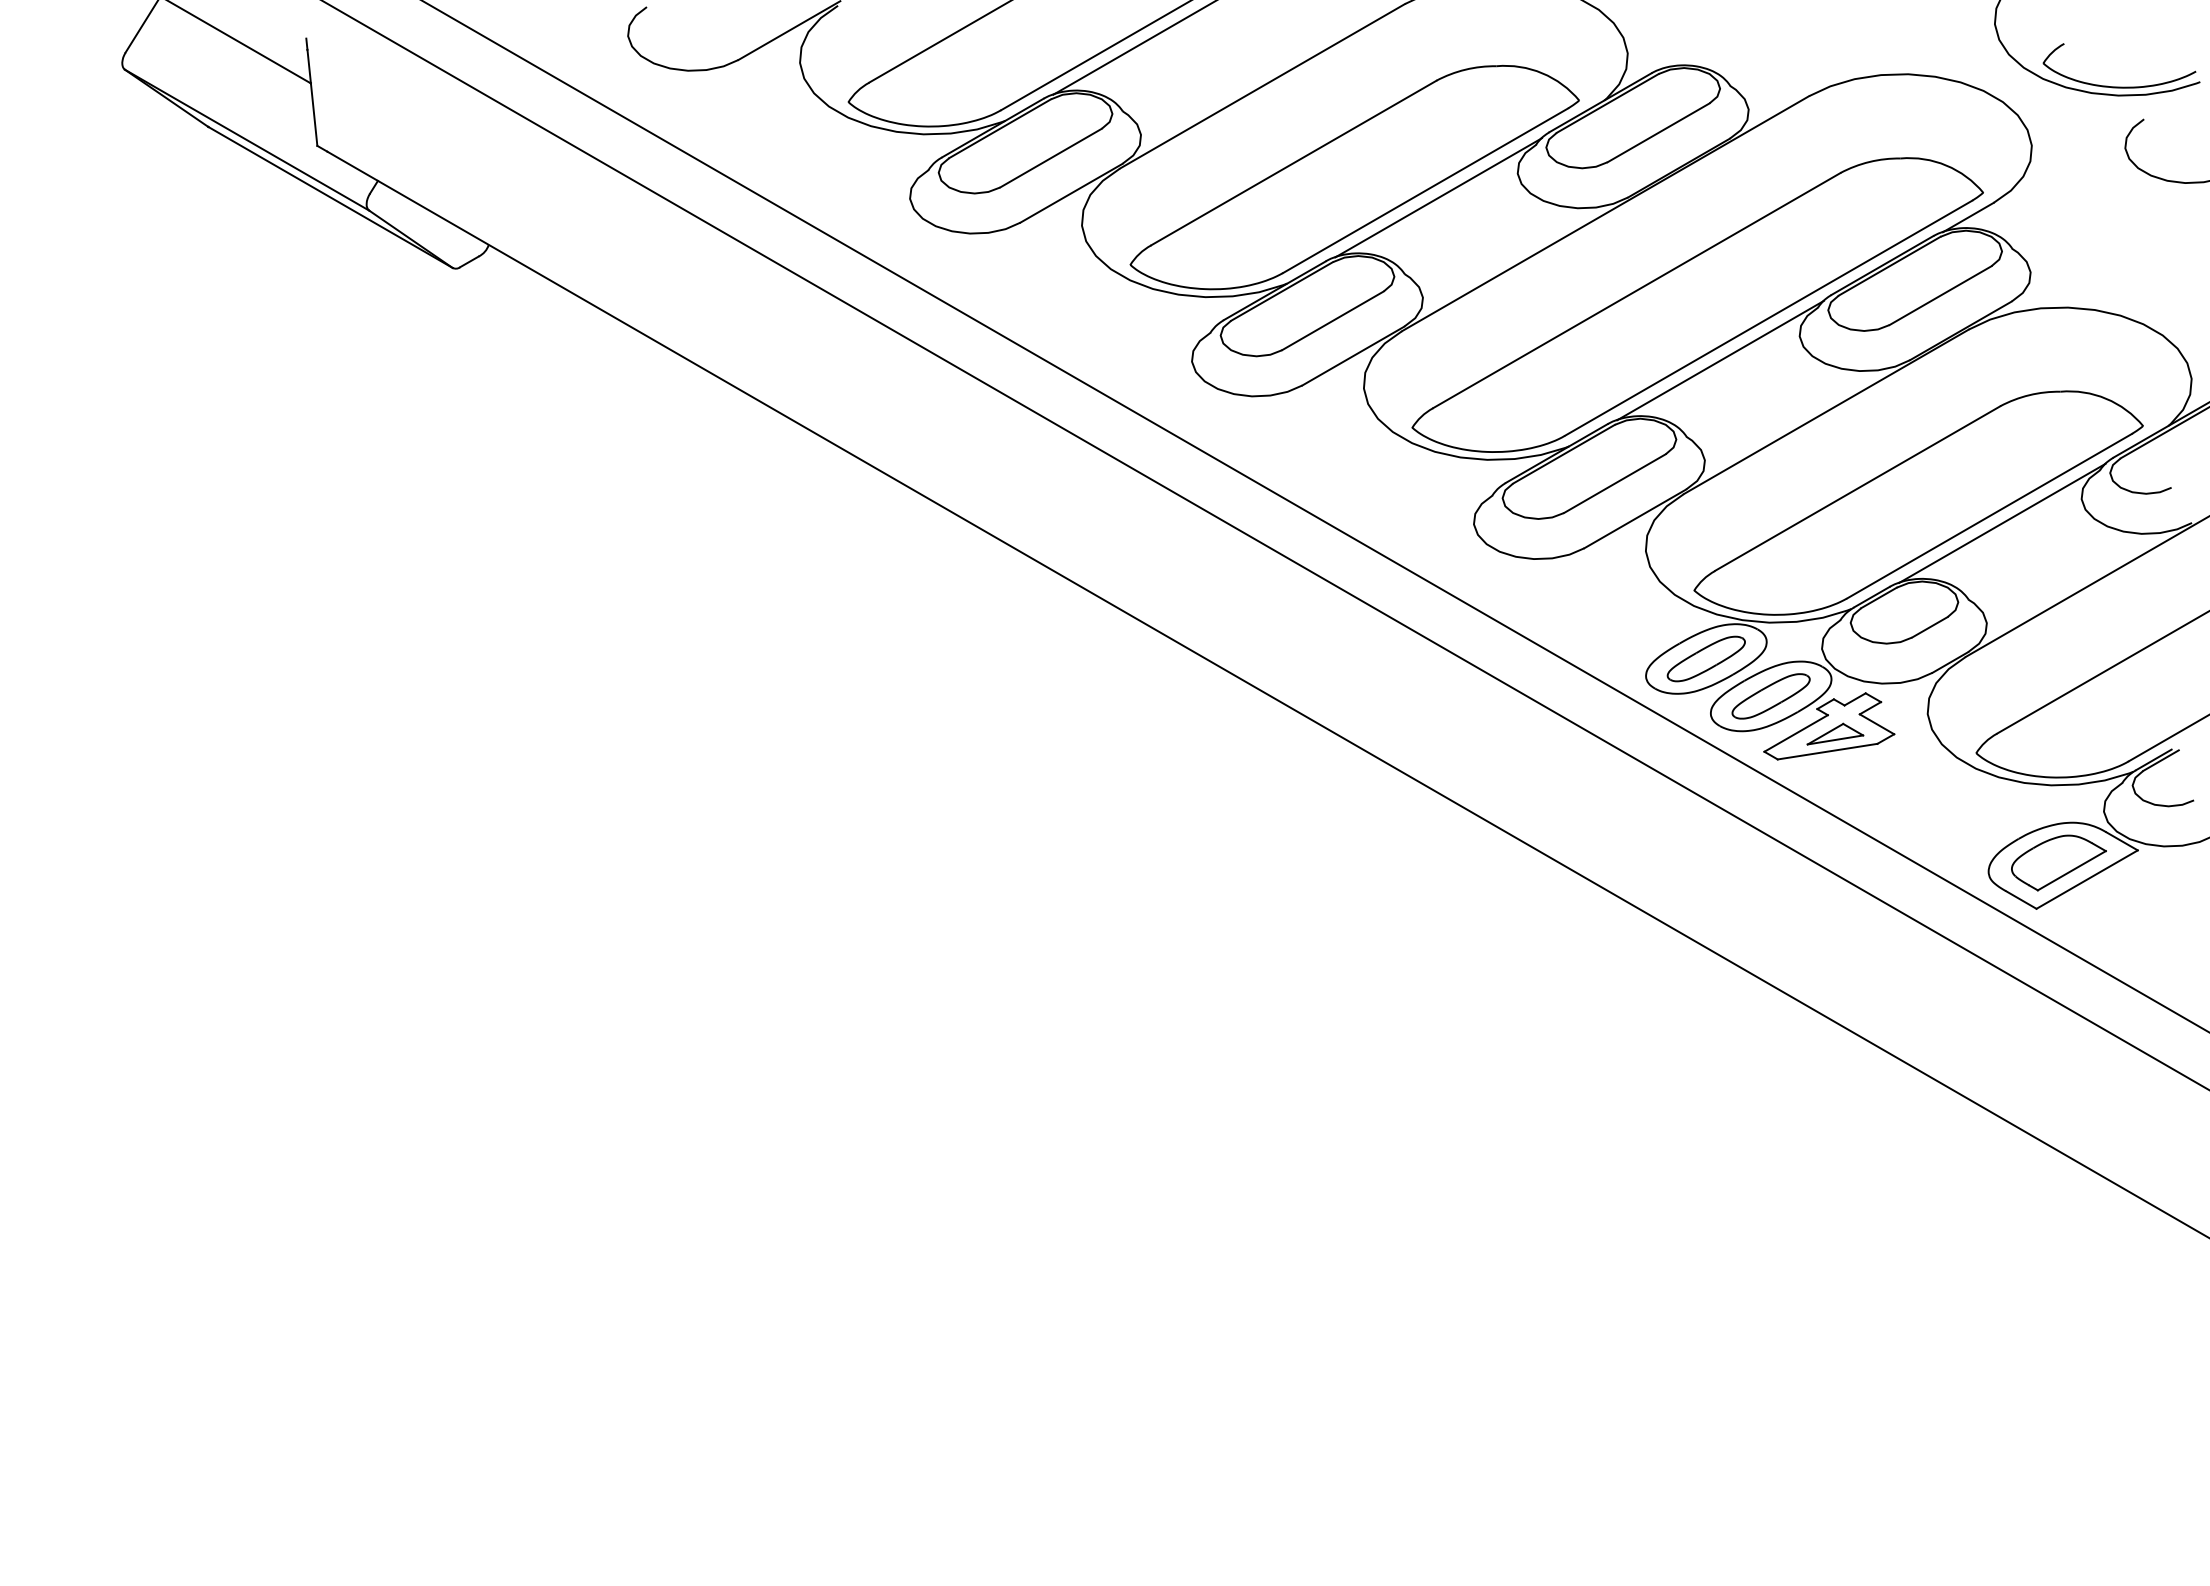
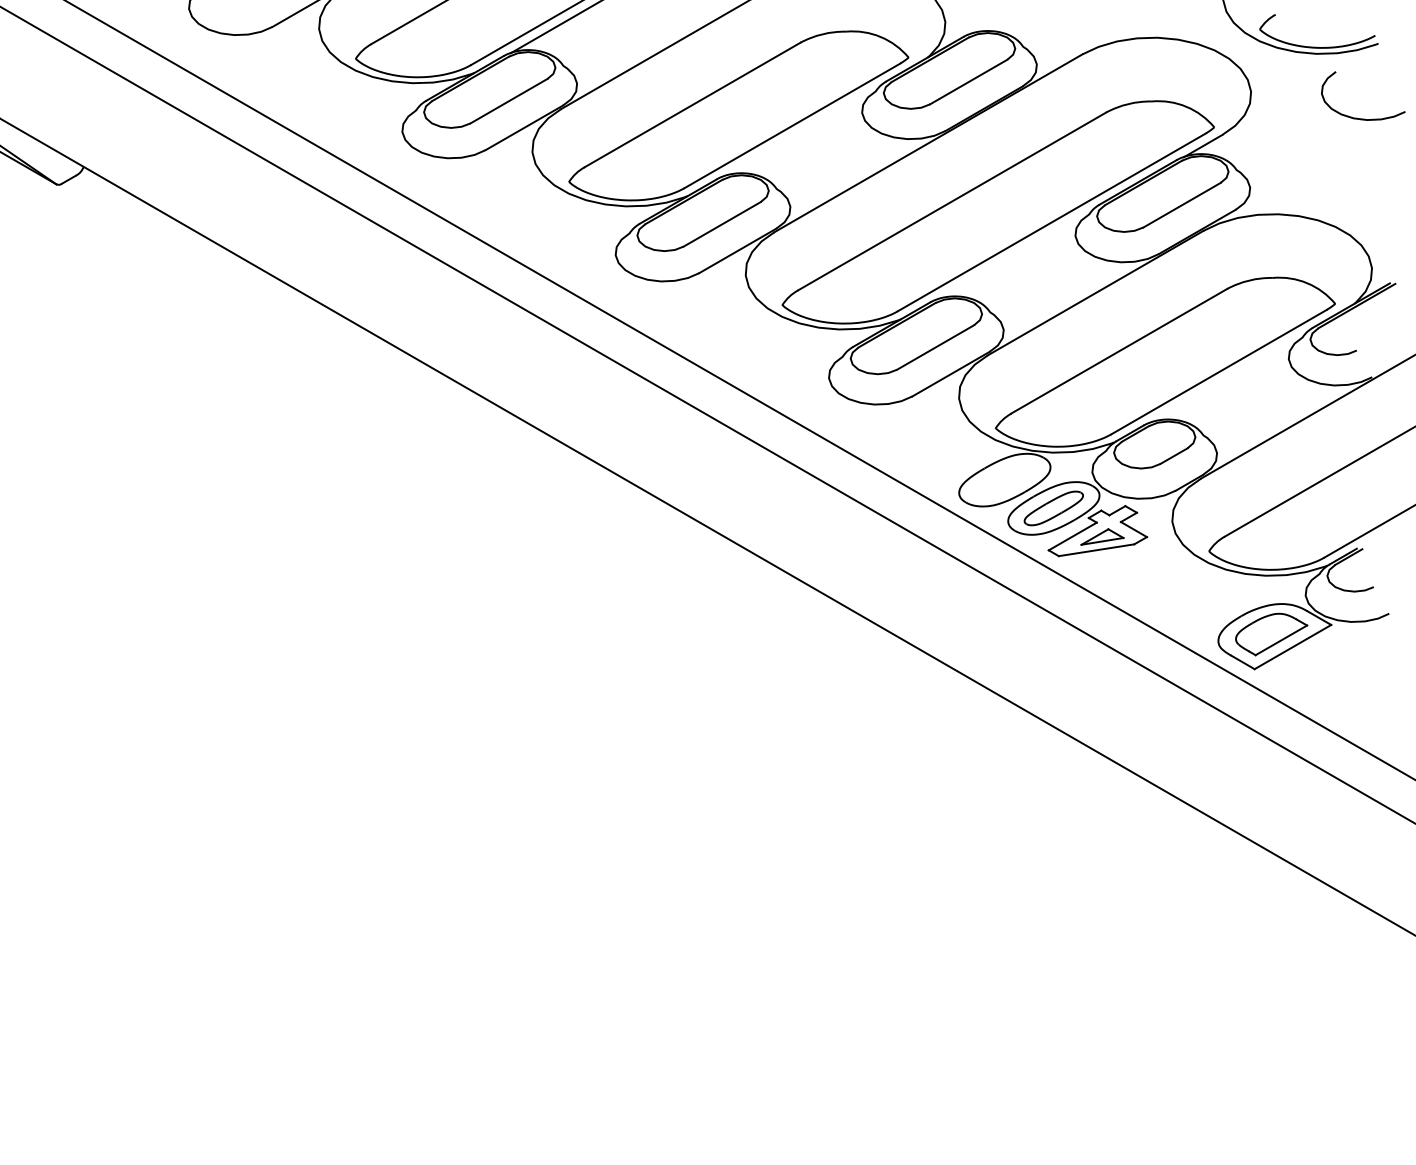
line: (1438, 197) -> (802, 130), removed
line: (1720, 360) -> (1015, 254), removed
line: (2002, 522) -> (1228, 376), removed
part: (1705, 658) -> (1004, 479), removed

